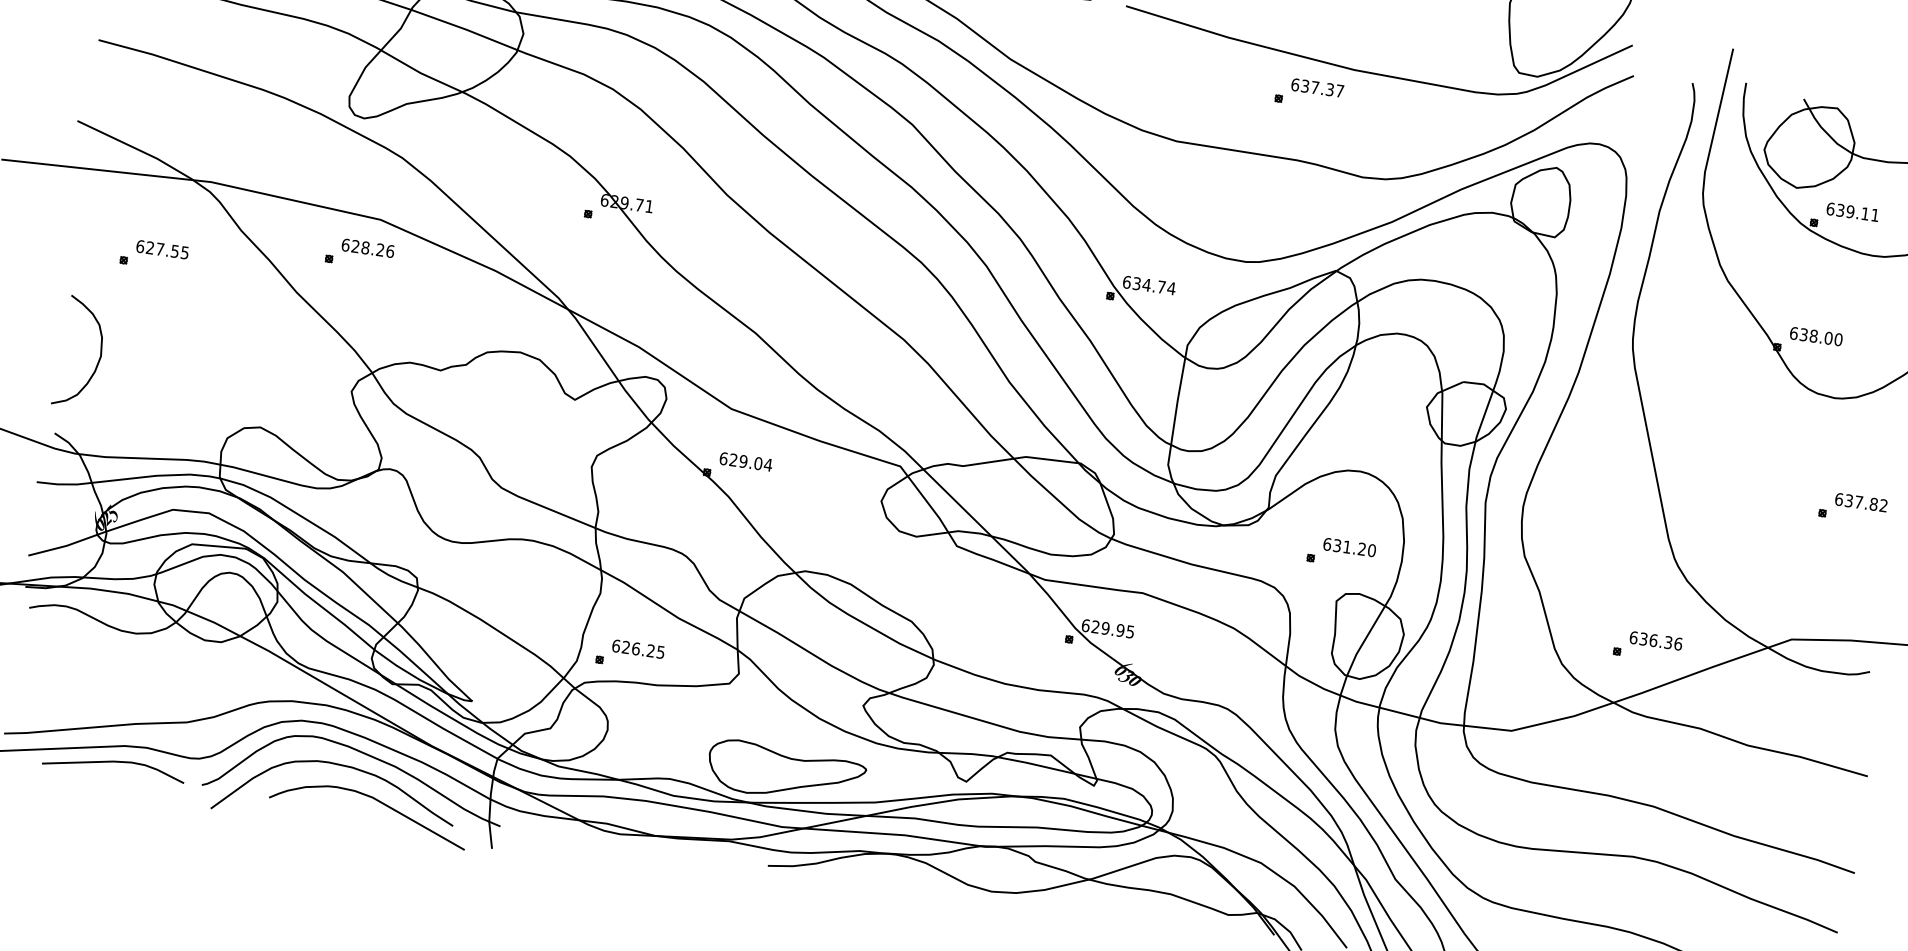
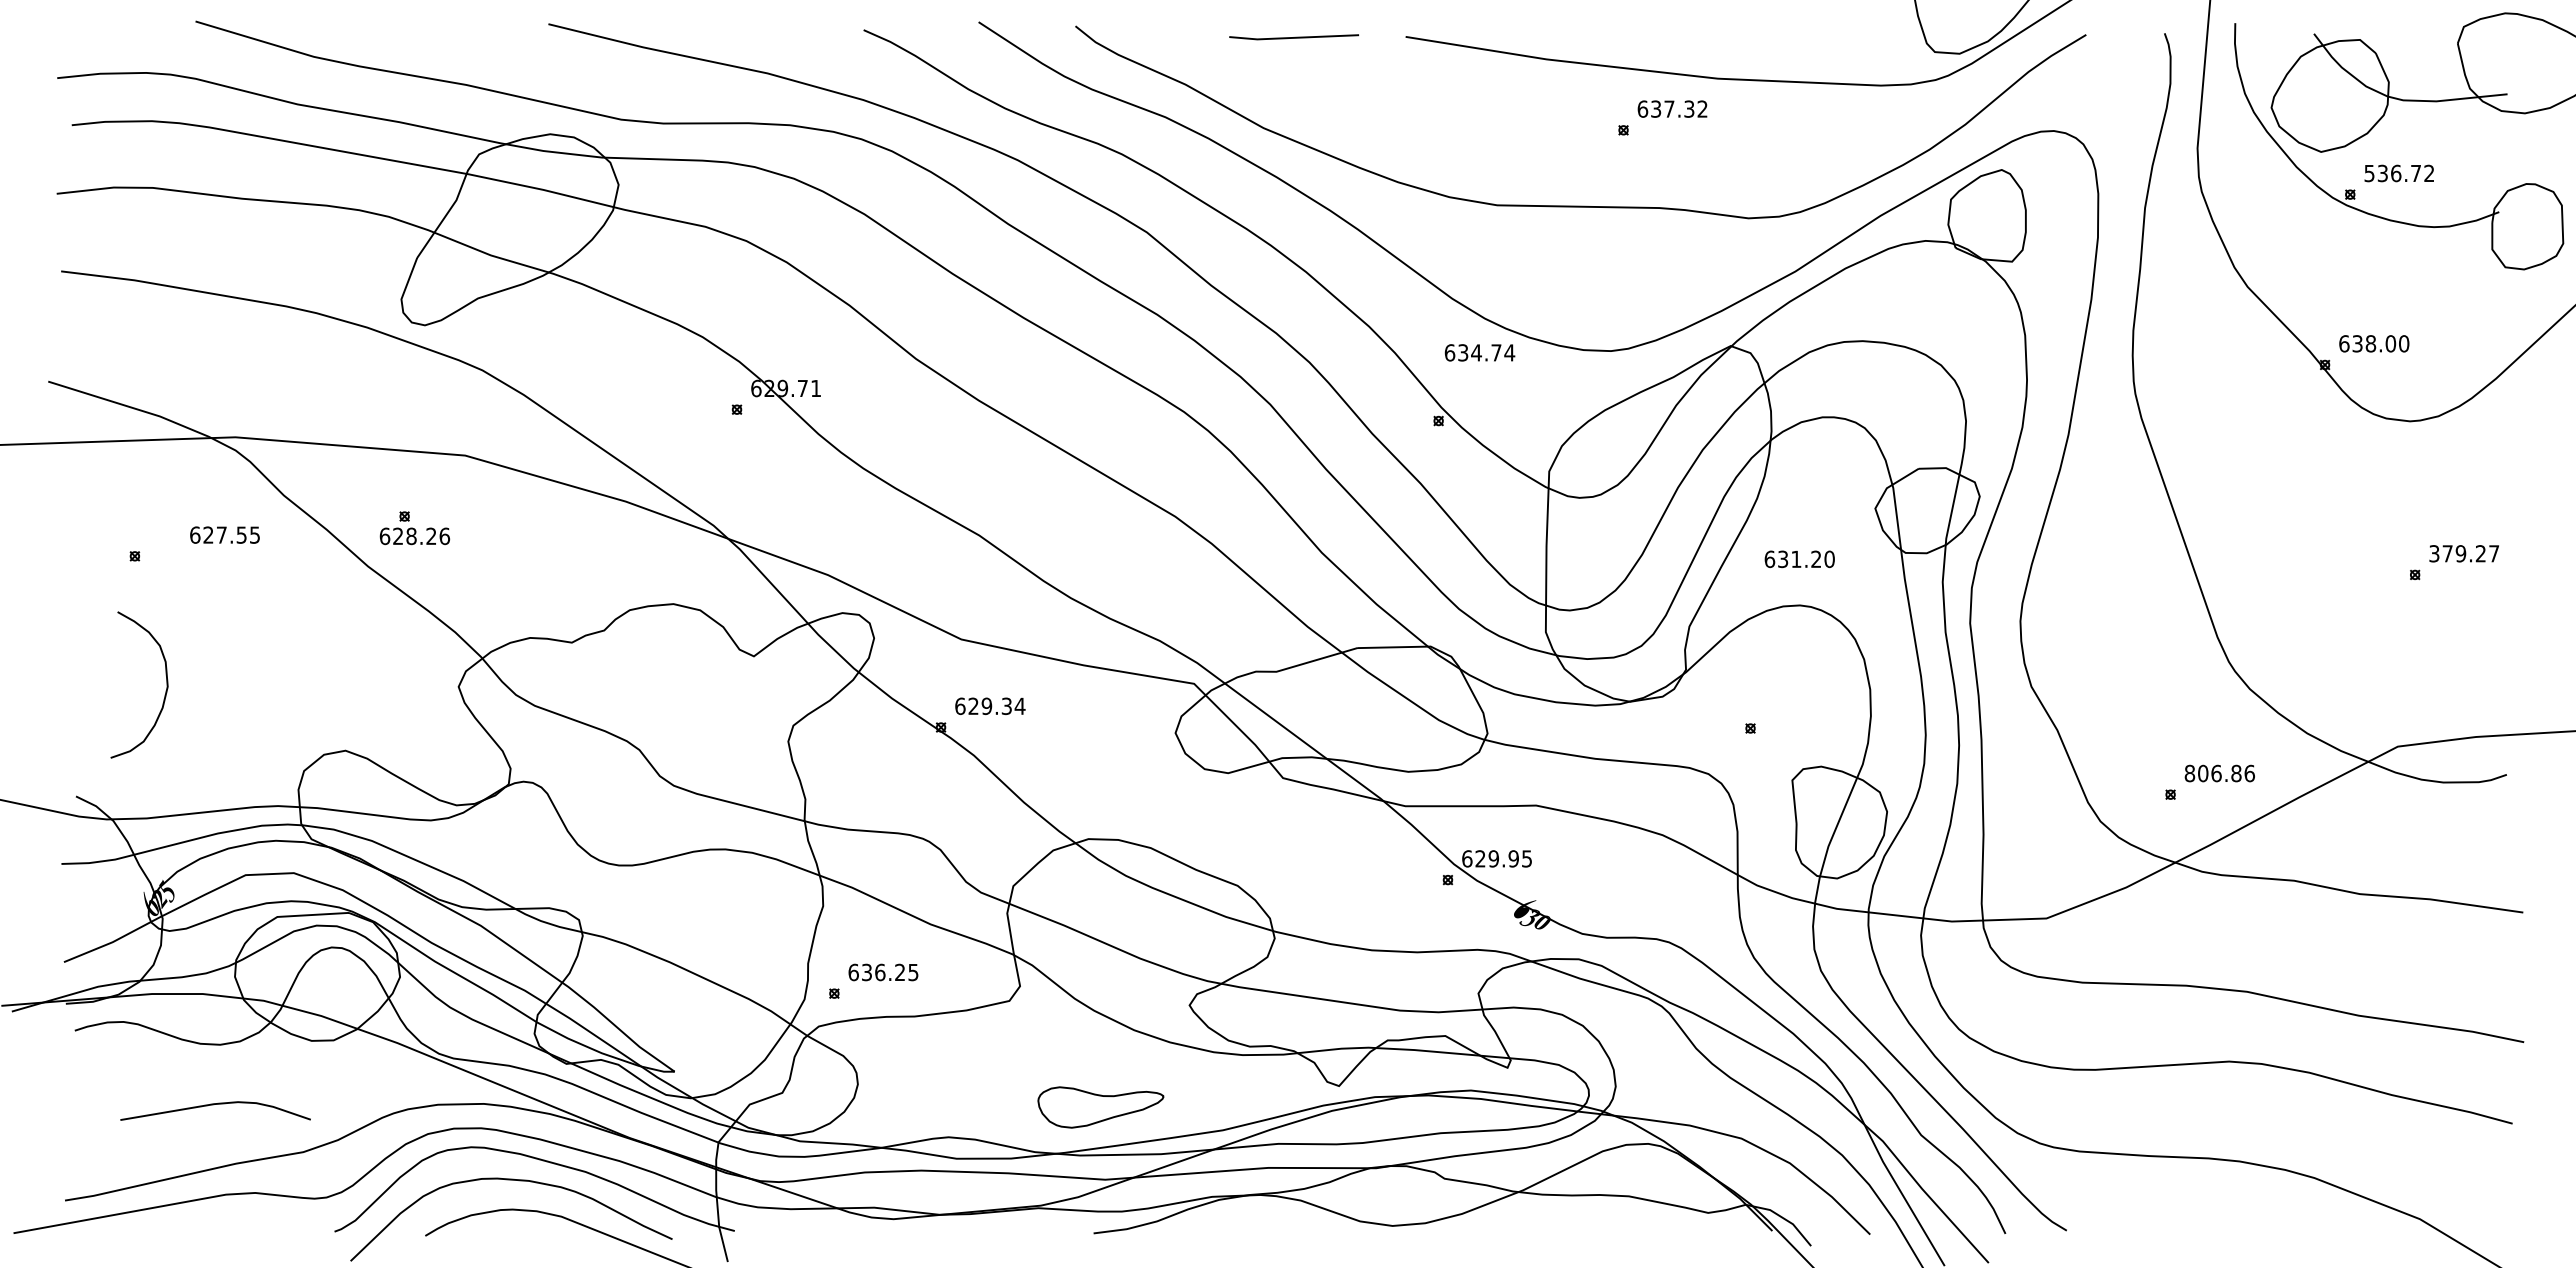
text: (1339, 90) -> (1702, 108), 637.37 -> 637.32
text: (1852, 212) -> (2399, 173), 639.11 -> 536.72
text: (367, 248) -> (414, 536), moved
text: (162, 249) -> (224, 534), moved
text: (1149, 285) -> (1479, 352), moved
curve: (98, 358) -> (165, 690), moved
text: (758, 463) -> (1006, 706), 629.04 -> 629.34
text: (1860, 502) -> (2463, 553), 637.82 -> 379.27
text: (1349, 547) -> (1799, 559), moved
text: (1650, 640) -> (2212, 773), 636.36 -> 806.86
text: (625, 647) -> (866, 972), 626.25 -> 636.25
curve: (112, 762) -> (213, 1105), moved
part: (786, 772) -> (1100, 1107), size x0.6

